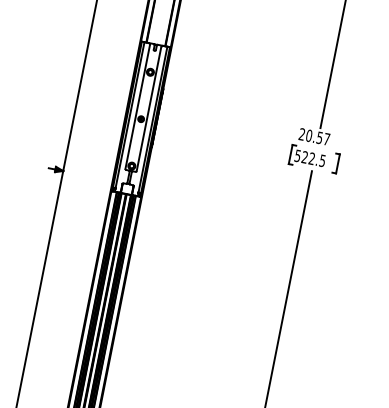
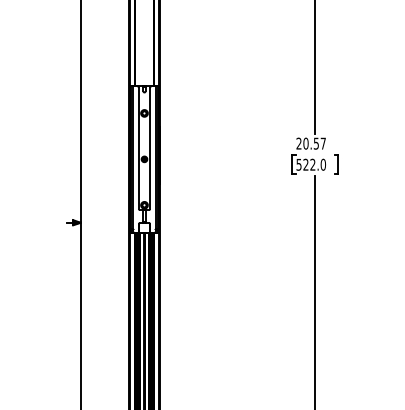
text: (322, 160) -> (323, 164), 522.5 -> 522.0

